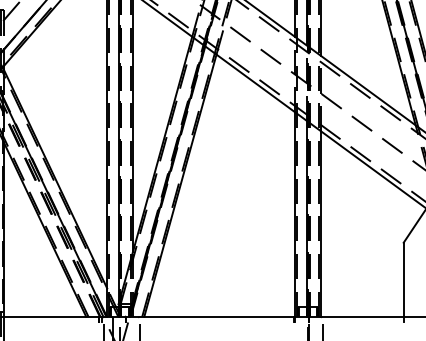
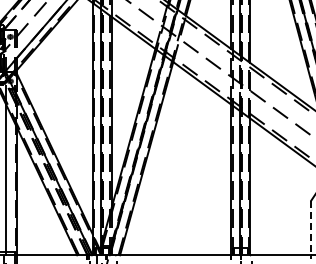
line: (404, 283) -> (311, 230), solid -> dashed

